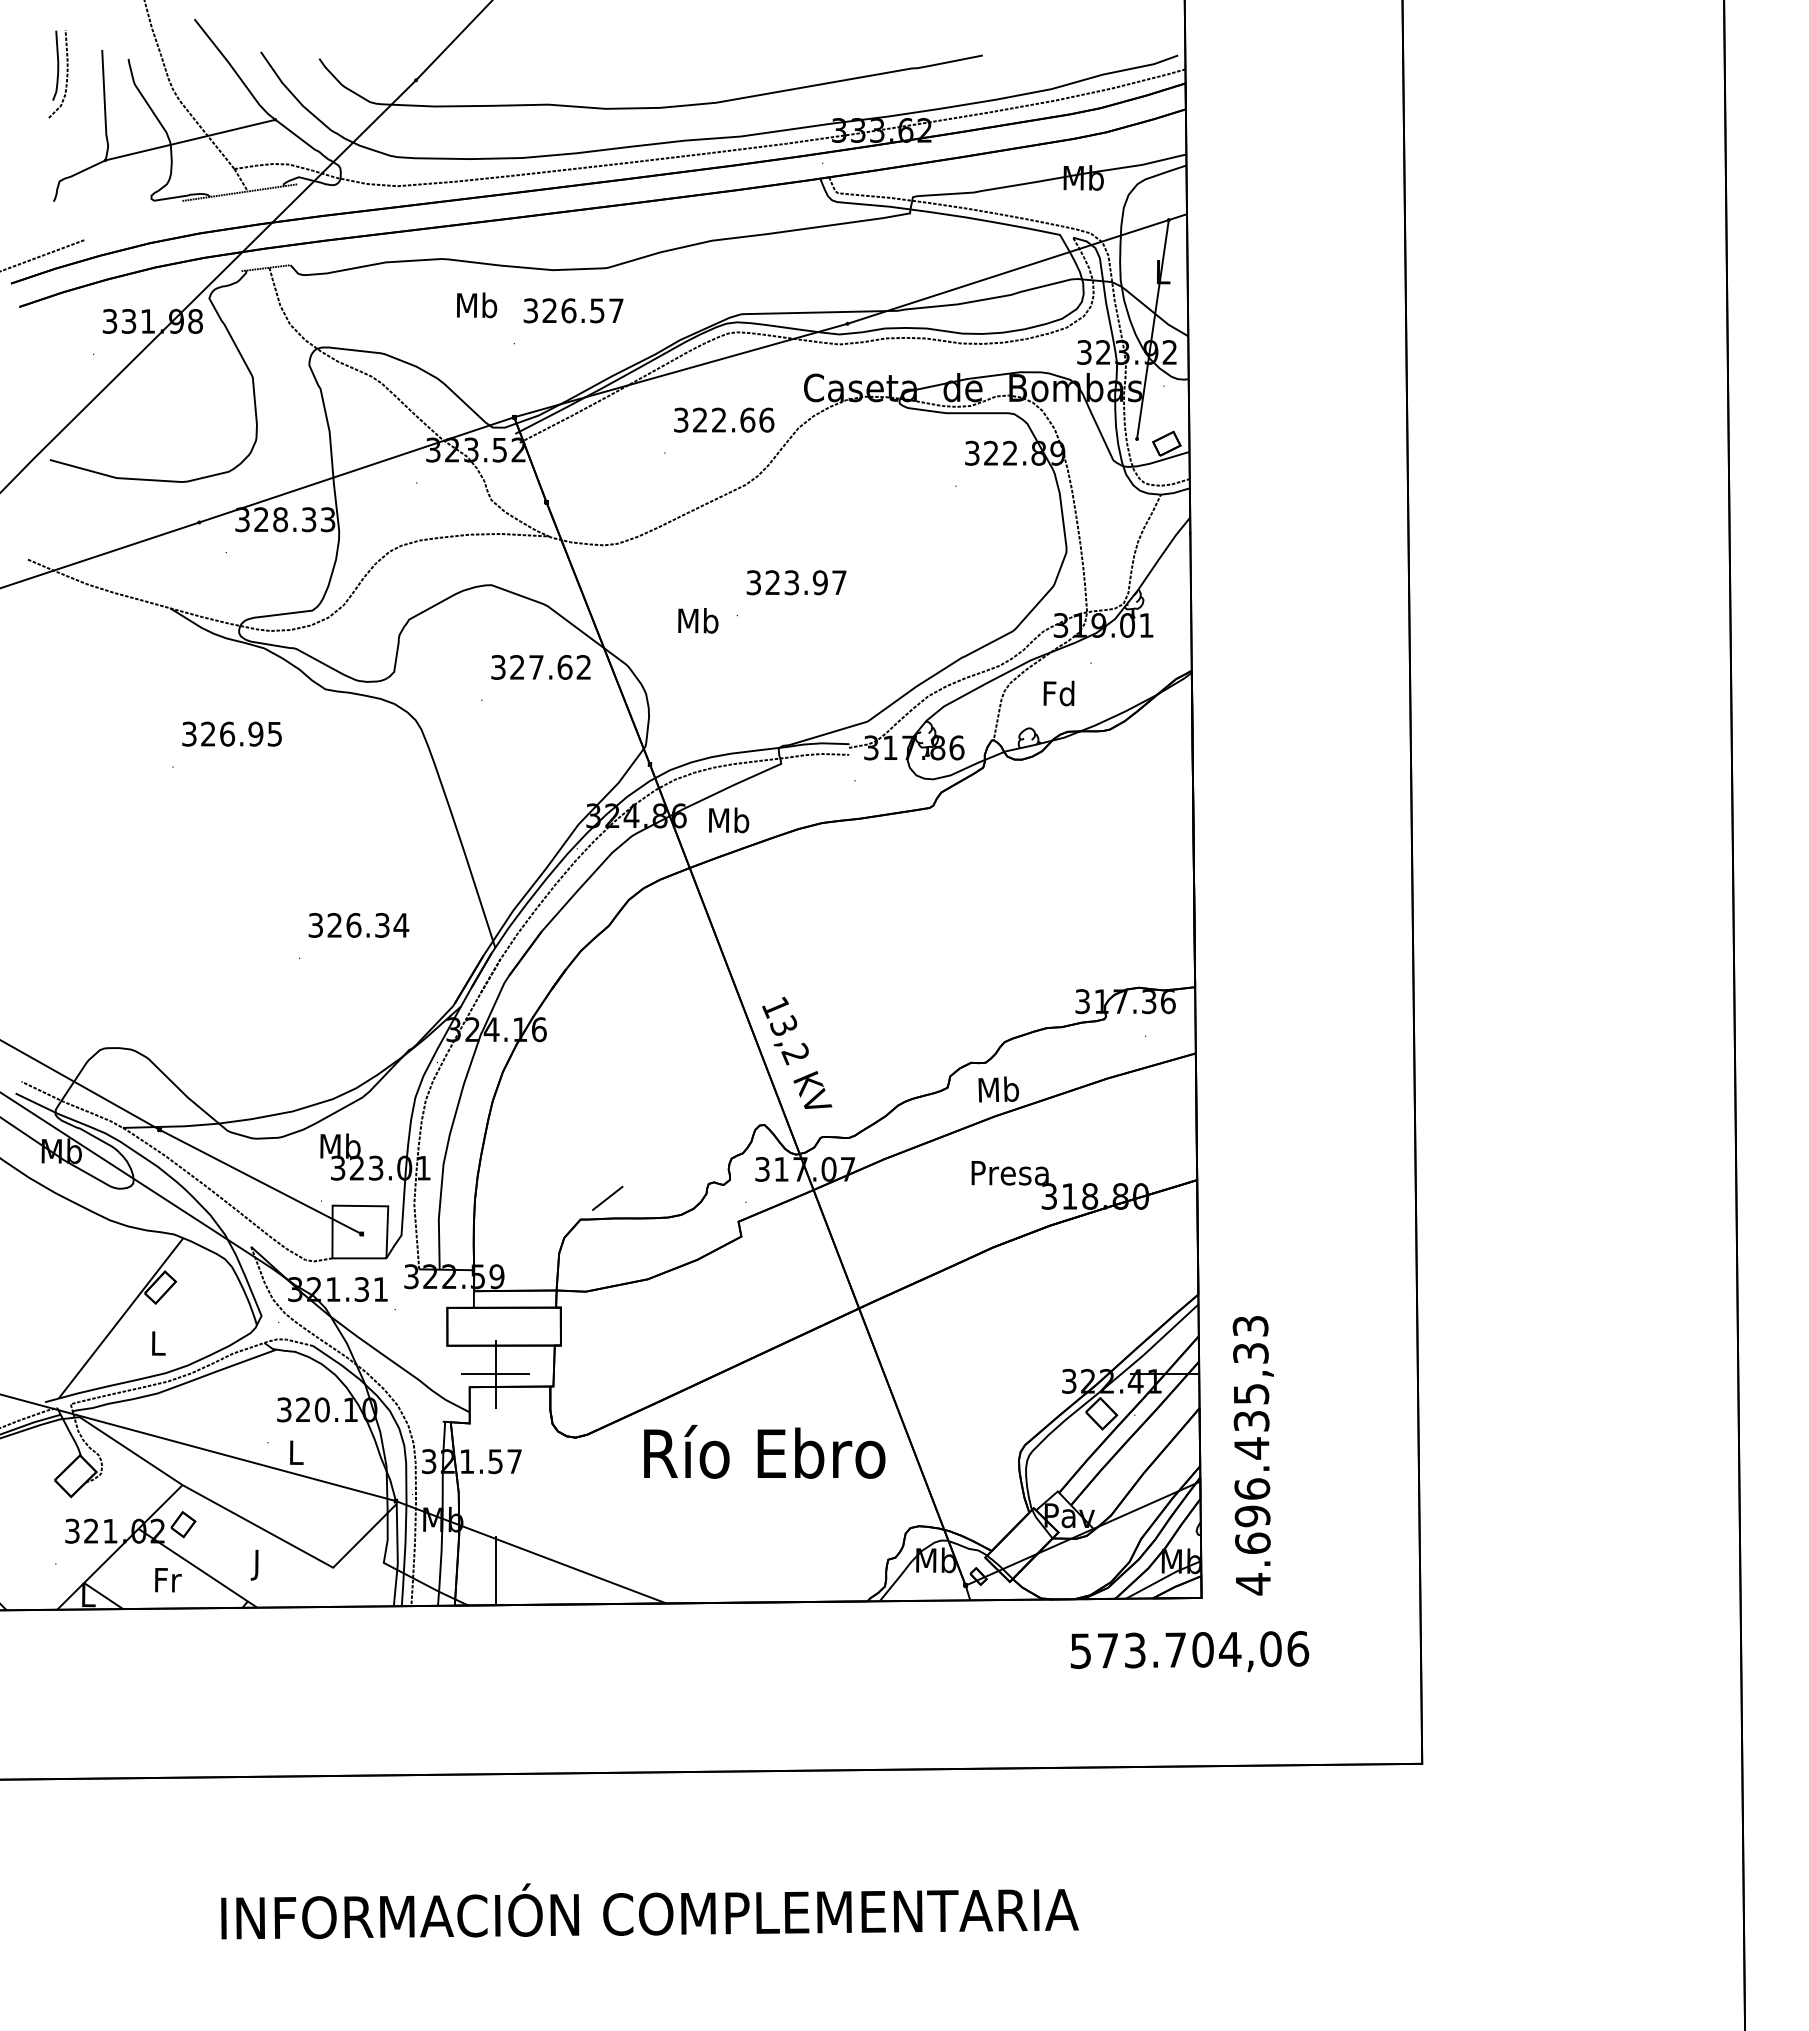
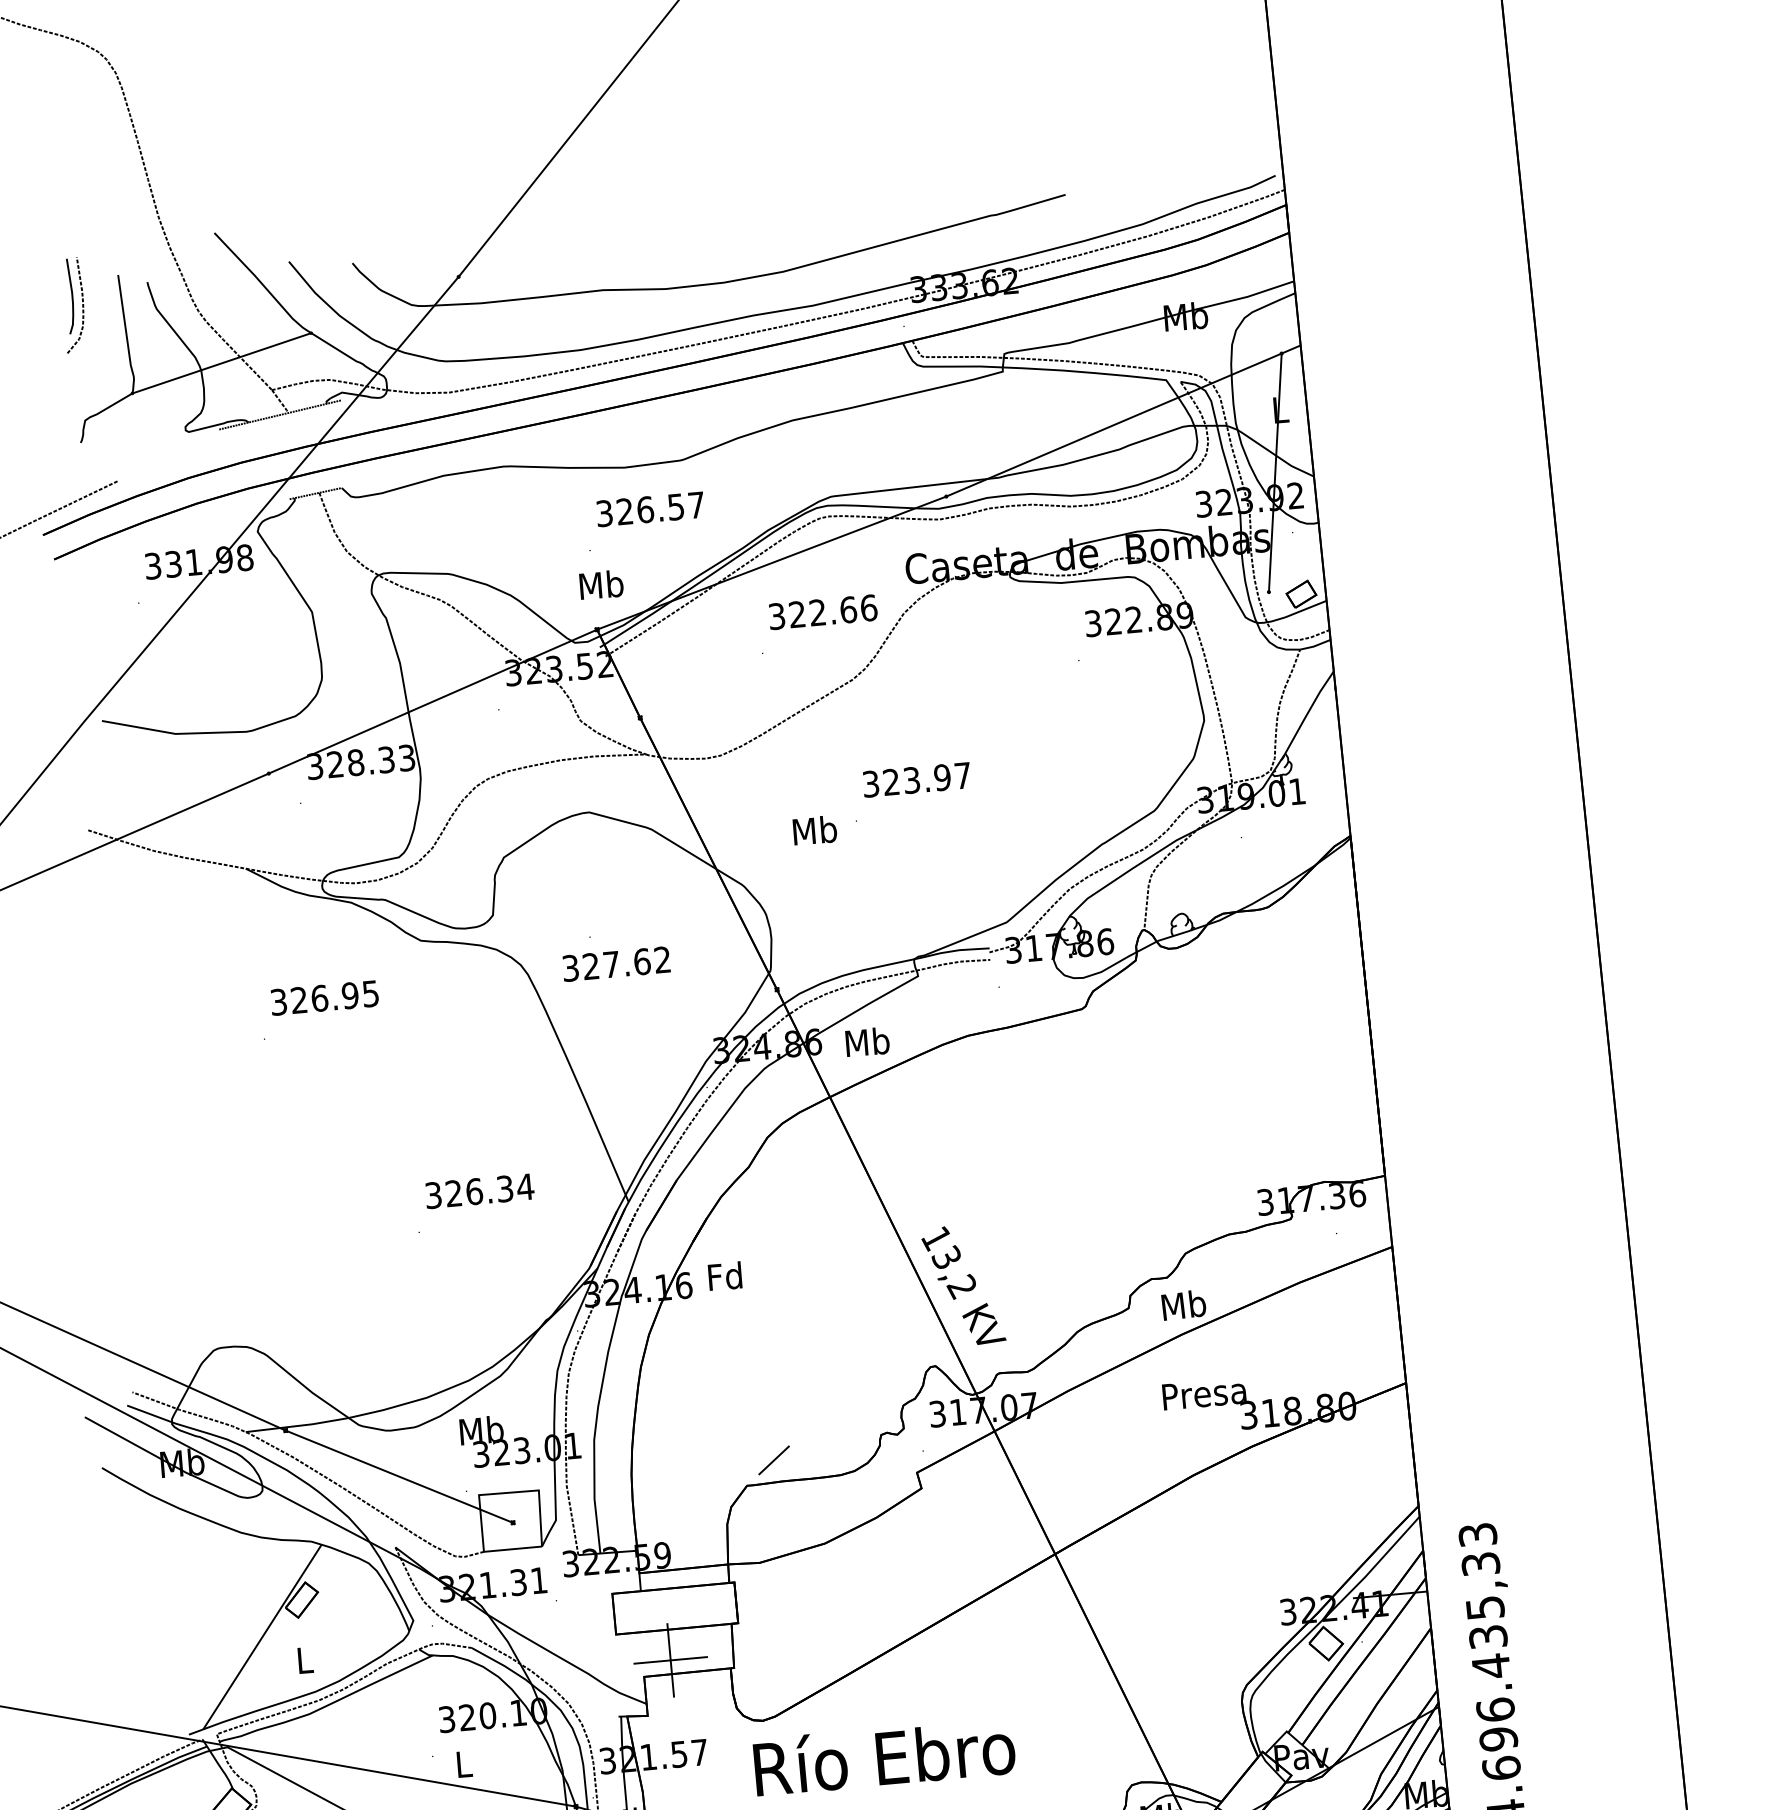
text: (477, 305) -> (602, 585), moved
text: (540, 667) -> (615, 964), moved
text: (1058, 693) -> (724, 1276), moved
text: (764, 1451) -> (884, 1756), moved

